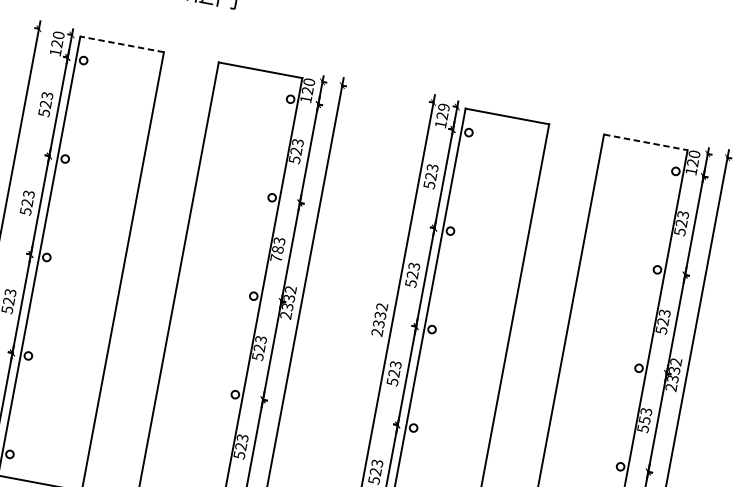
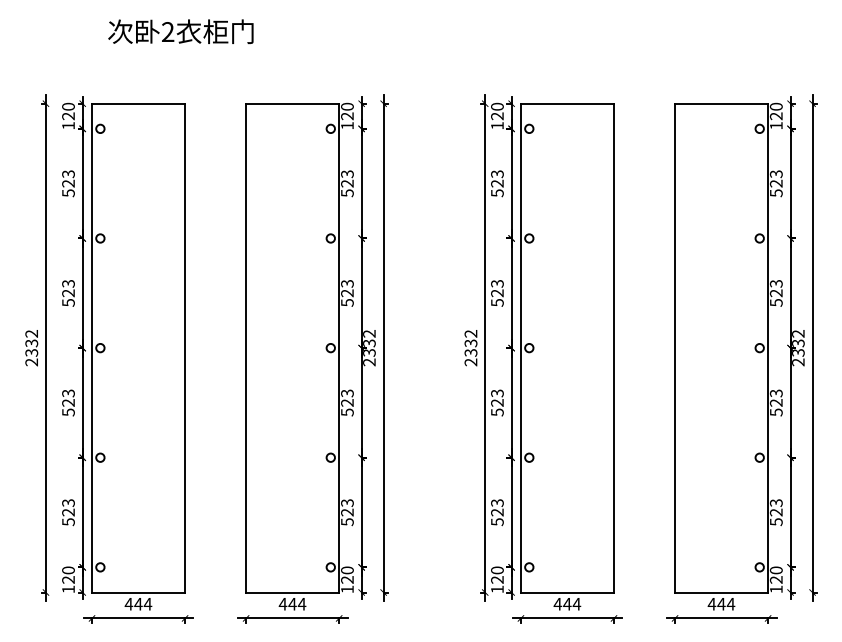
line: (122, 44) -> (138, 103), dashed -> solid
text: (444, 107) -> (497, 106), 129 -> 120
line: (645, 142) -> (721, 103), dashed -> solid
text: (277, 253) -> (347, 297), 783 -> 523
text: (644, 419) -> (775, 402), 553 -> 523

